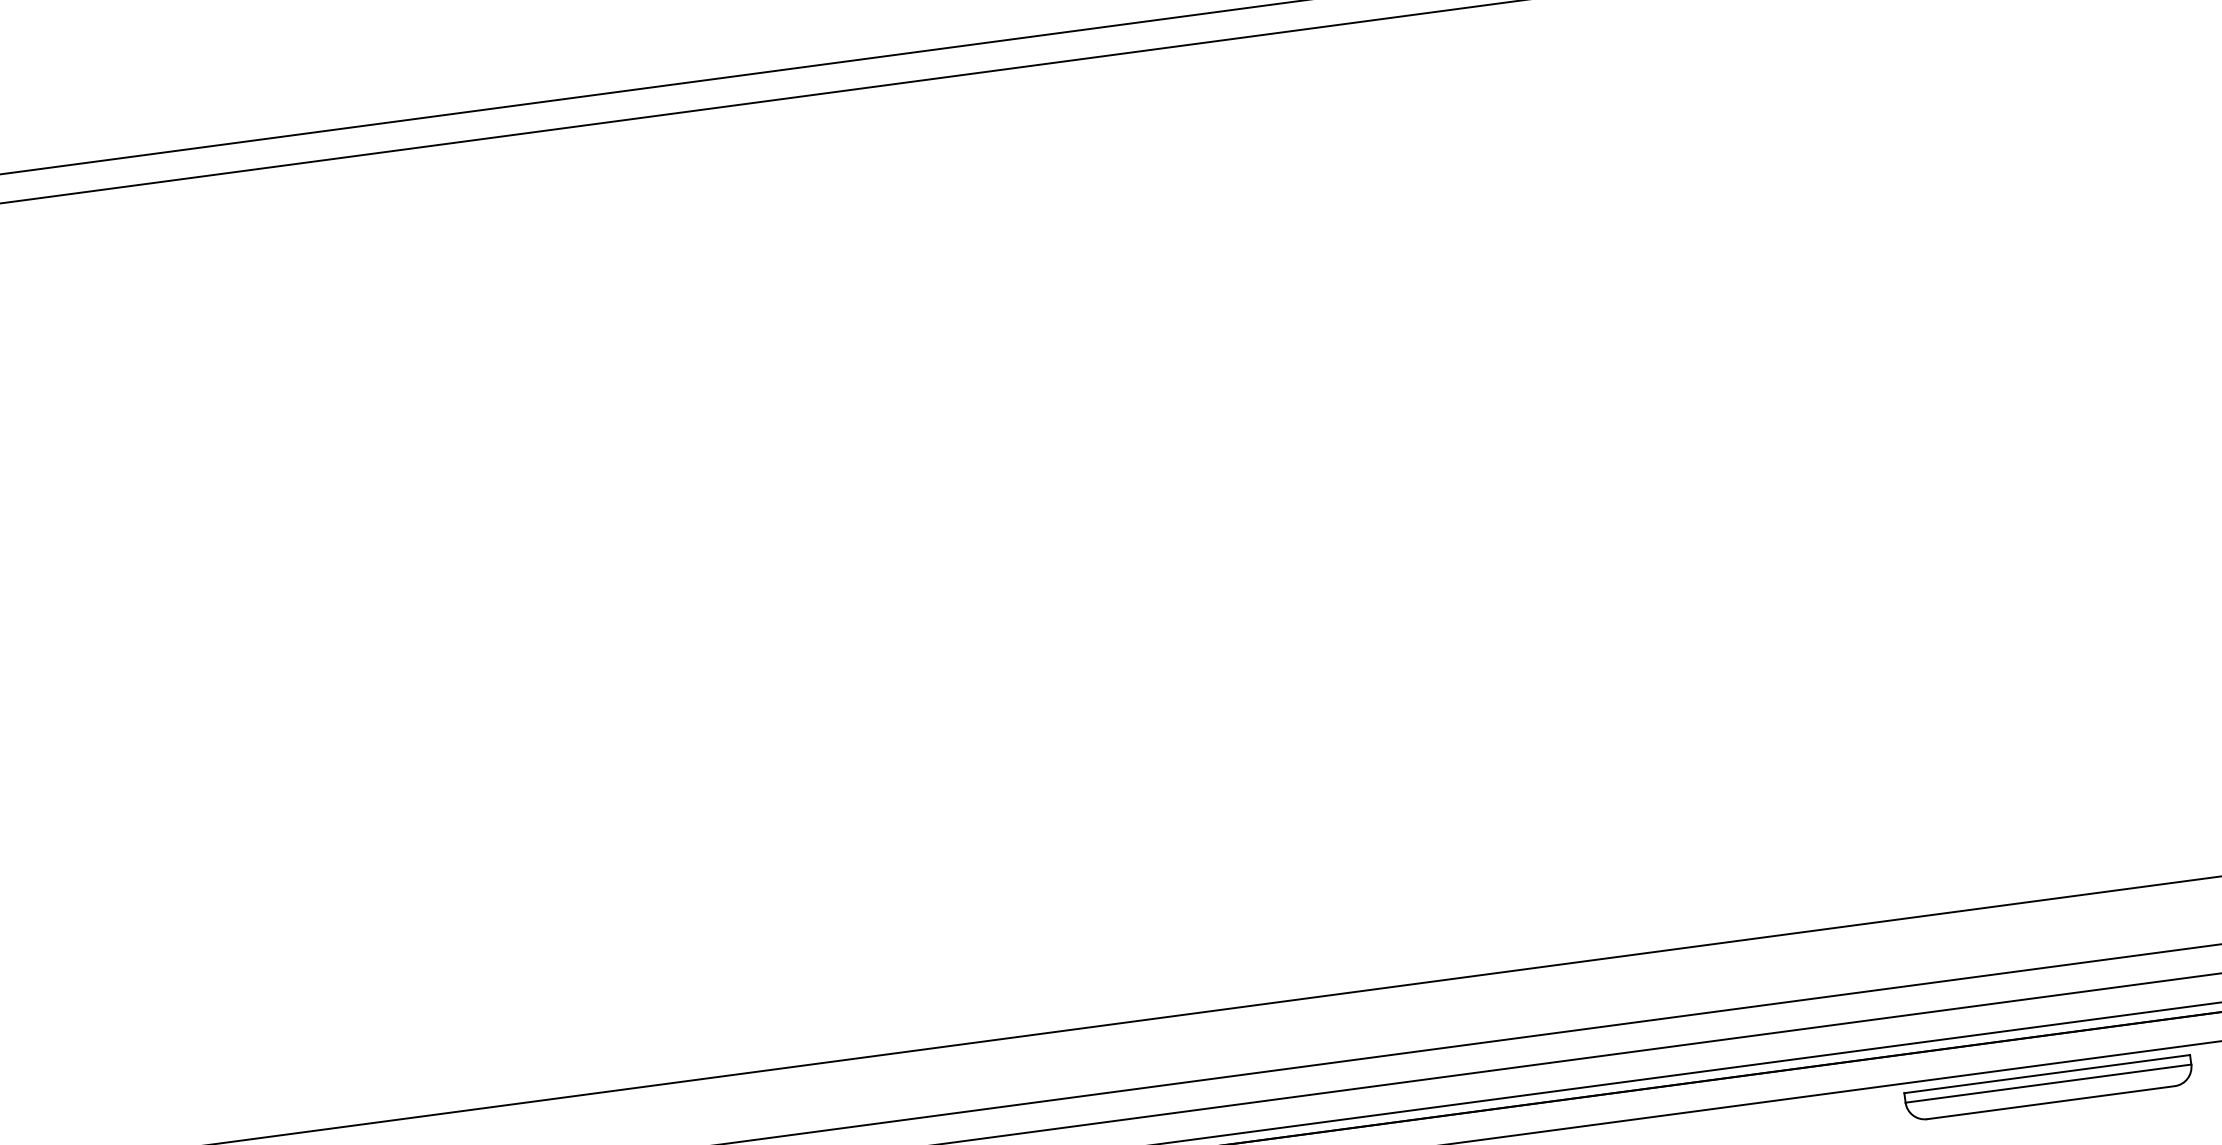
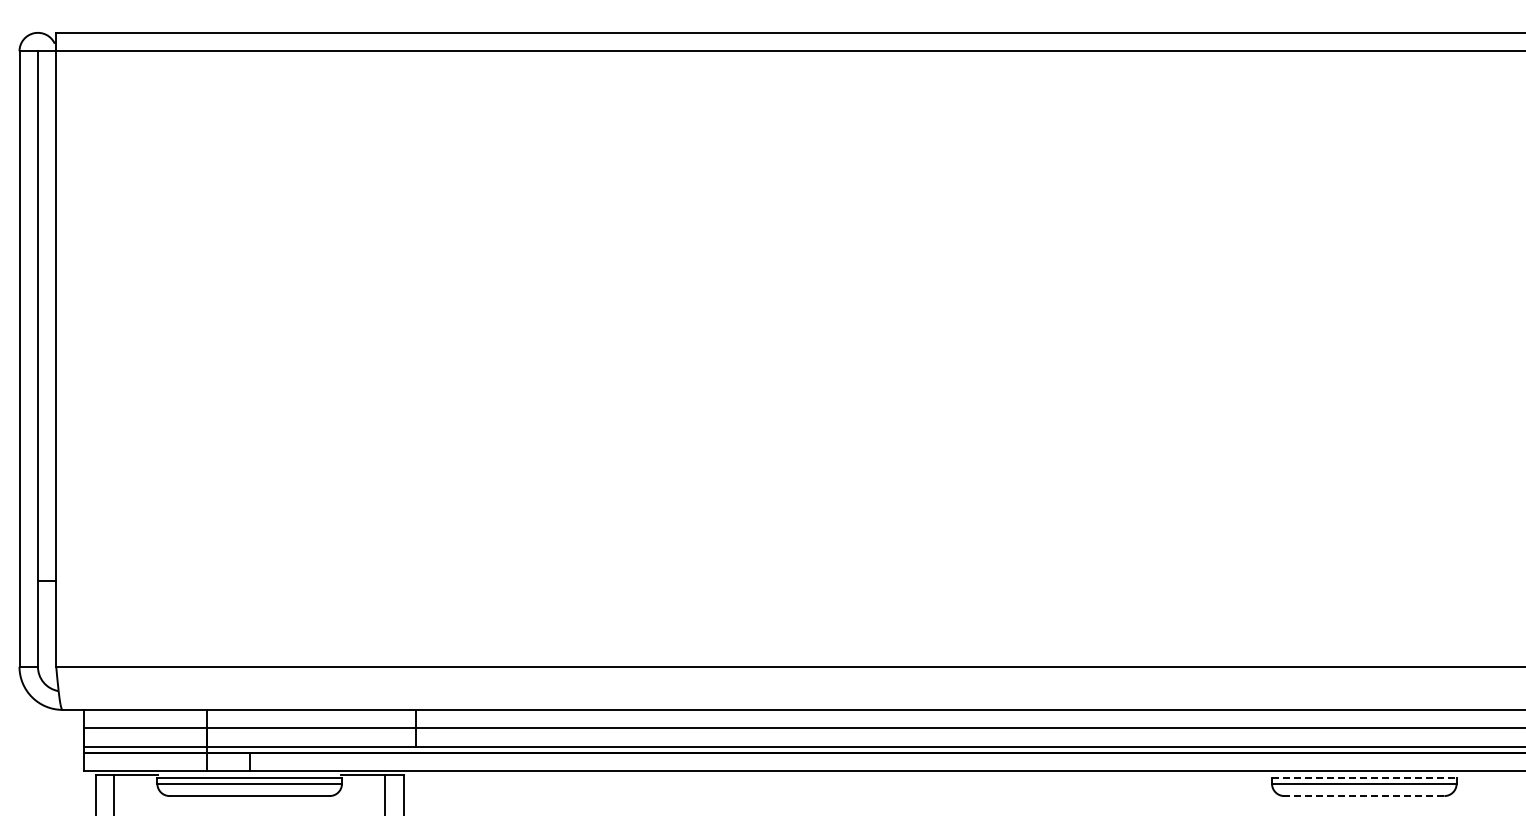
line: (2047, 1073) -> (1364, 777), solid -> dashed
line: (2049, 1103) -> (1363, 796), solid -> dashed

